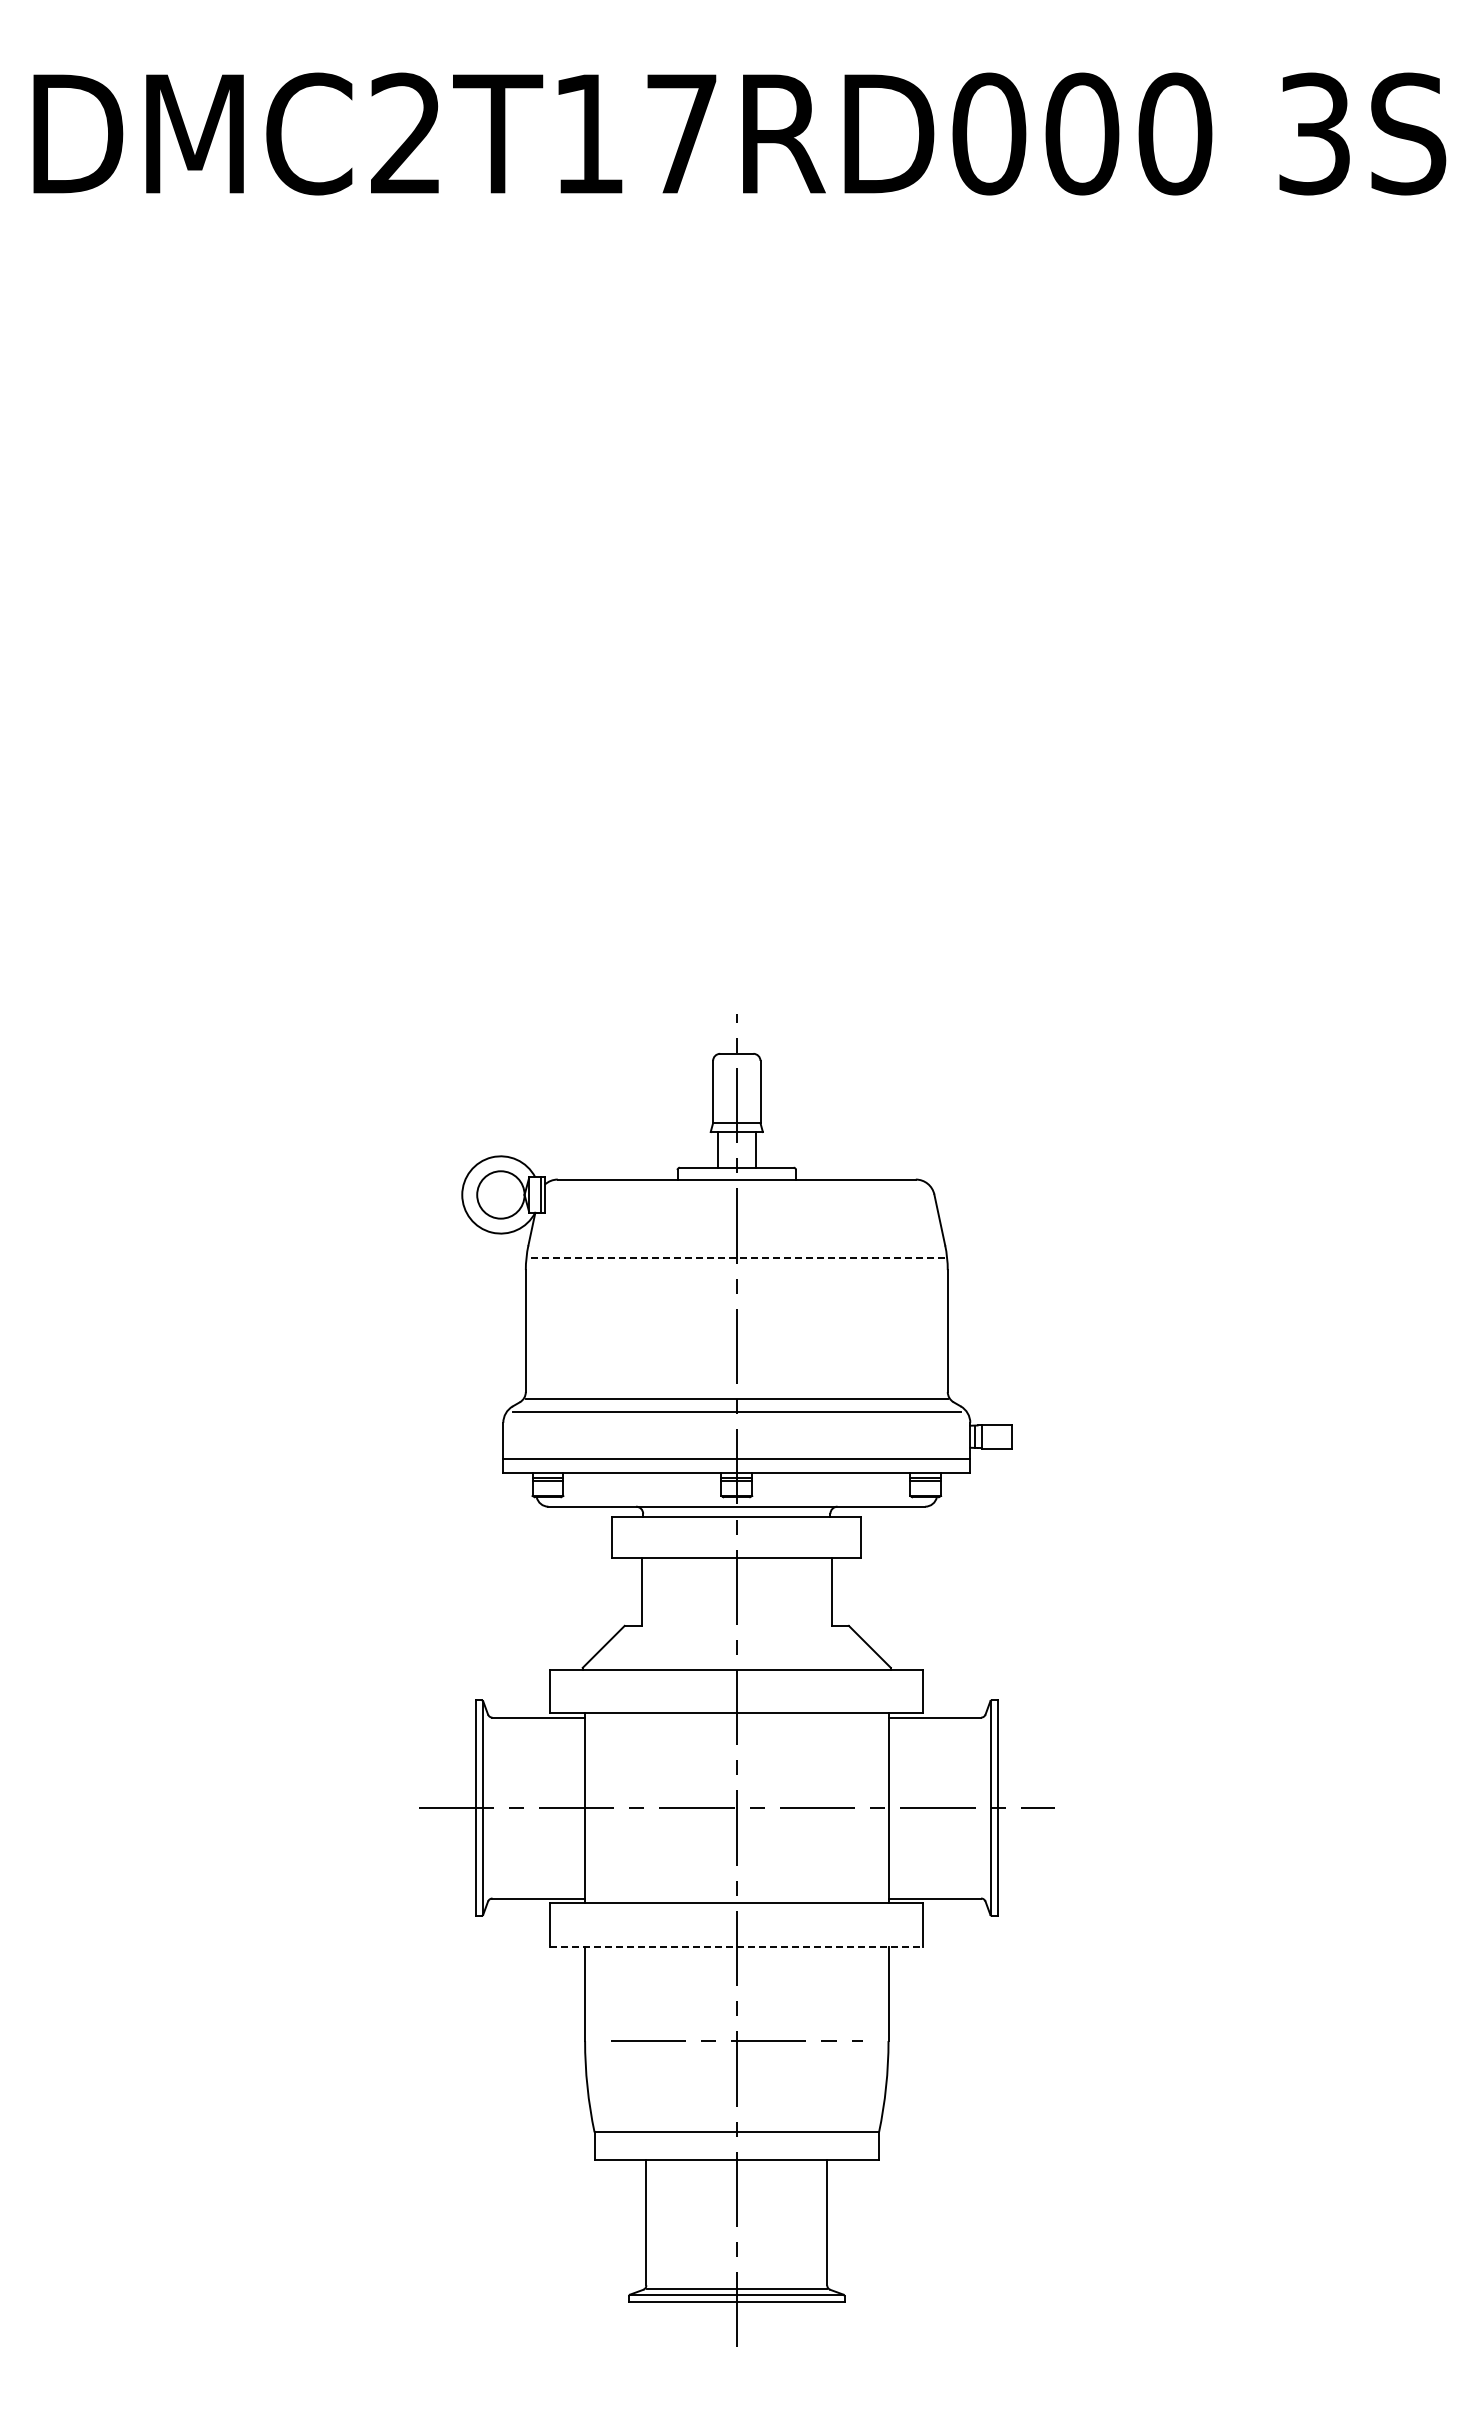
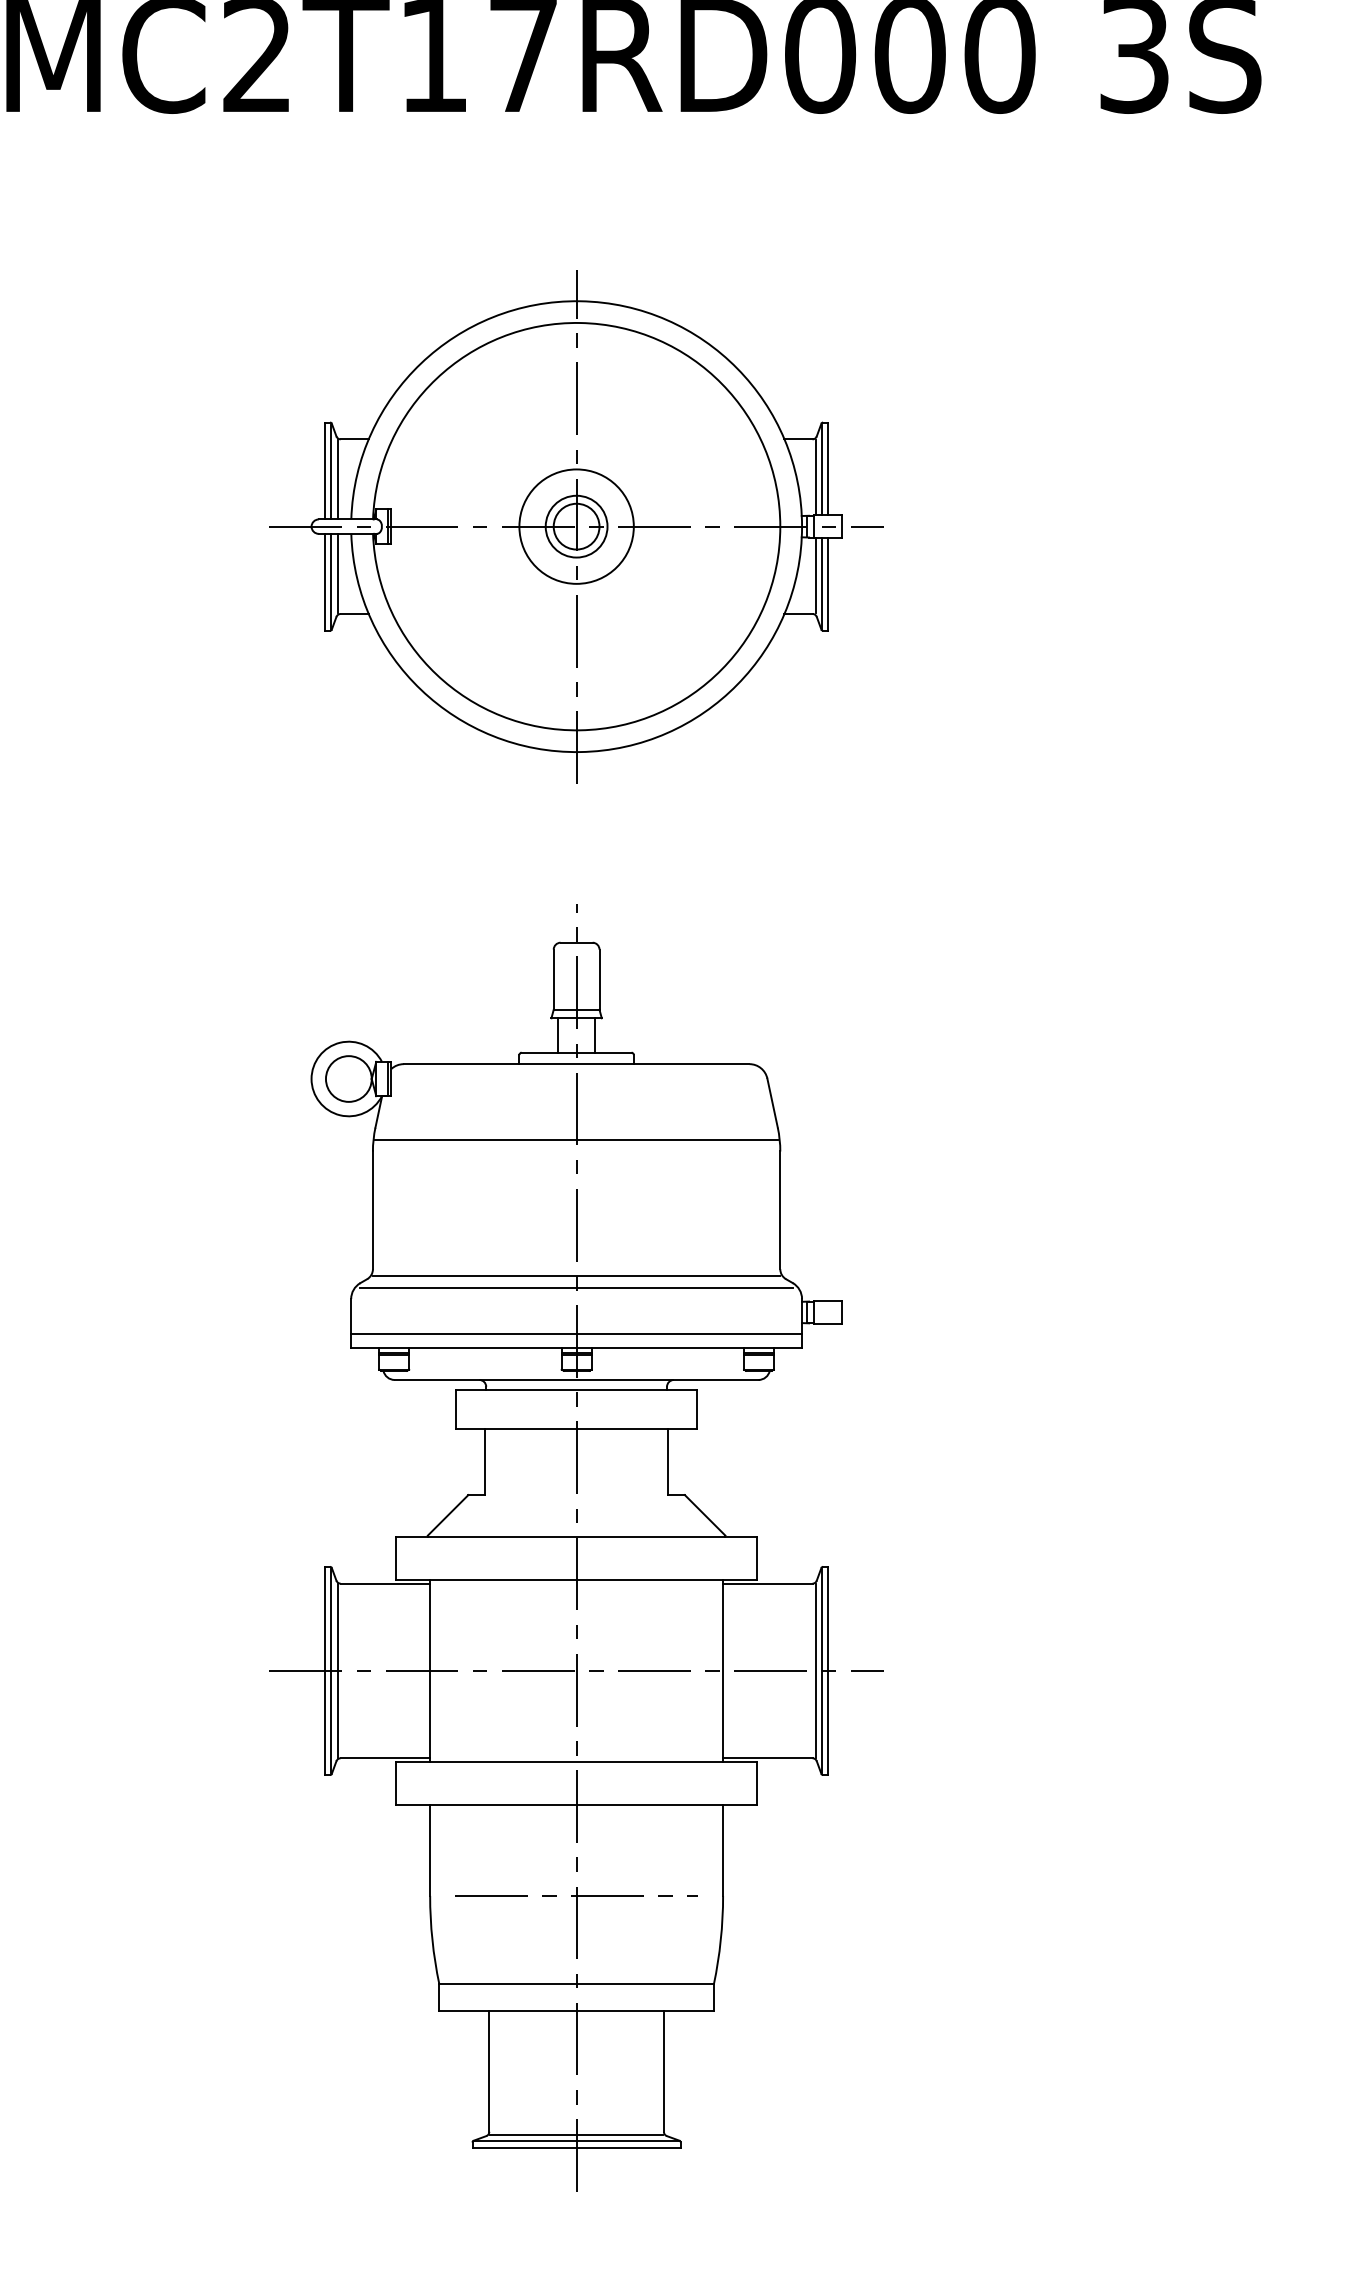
part: (736, 622) -> (576, 526), added
line: (736, 1257) -> (576, 1139), dashed -> solid
line: (489, 1807) -> (337, 1670), added
line: (984, 1807) -> (815, 1670), added
line: (736, 1946) -> (576, 1804), dashed -> solid

